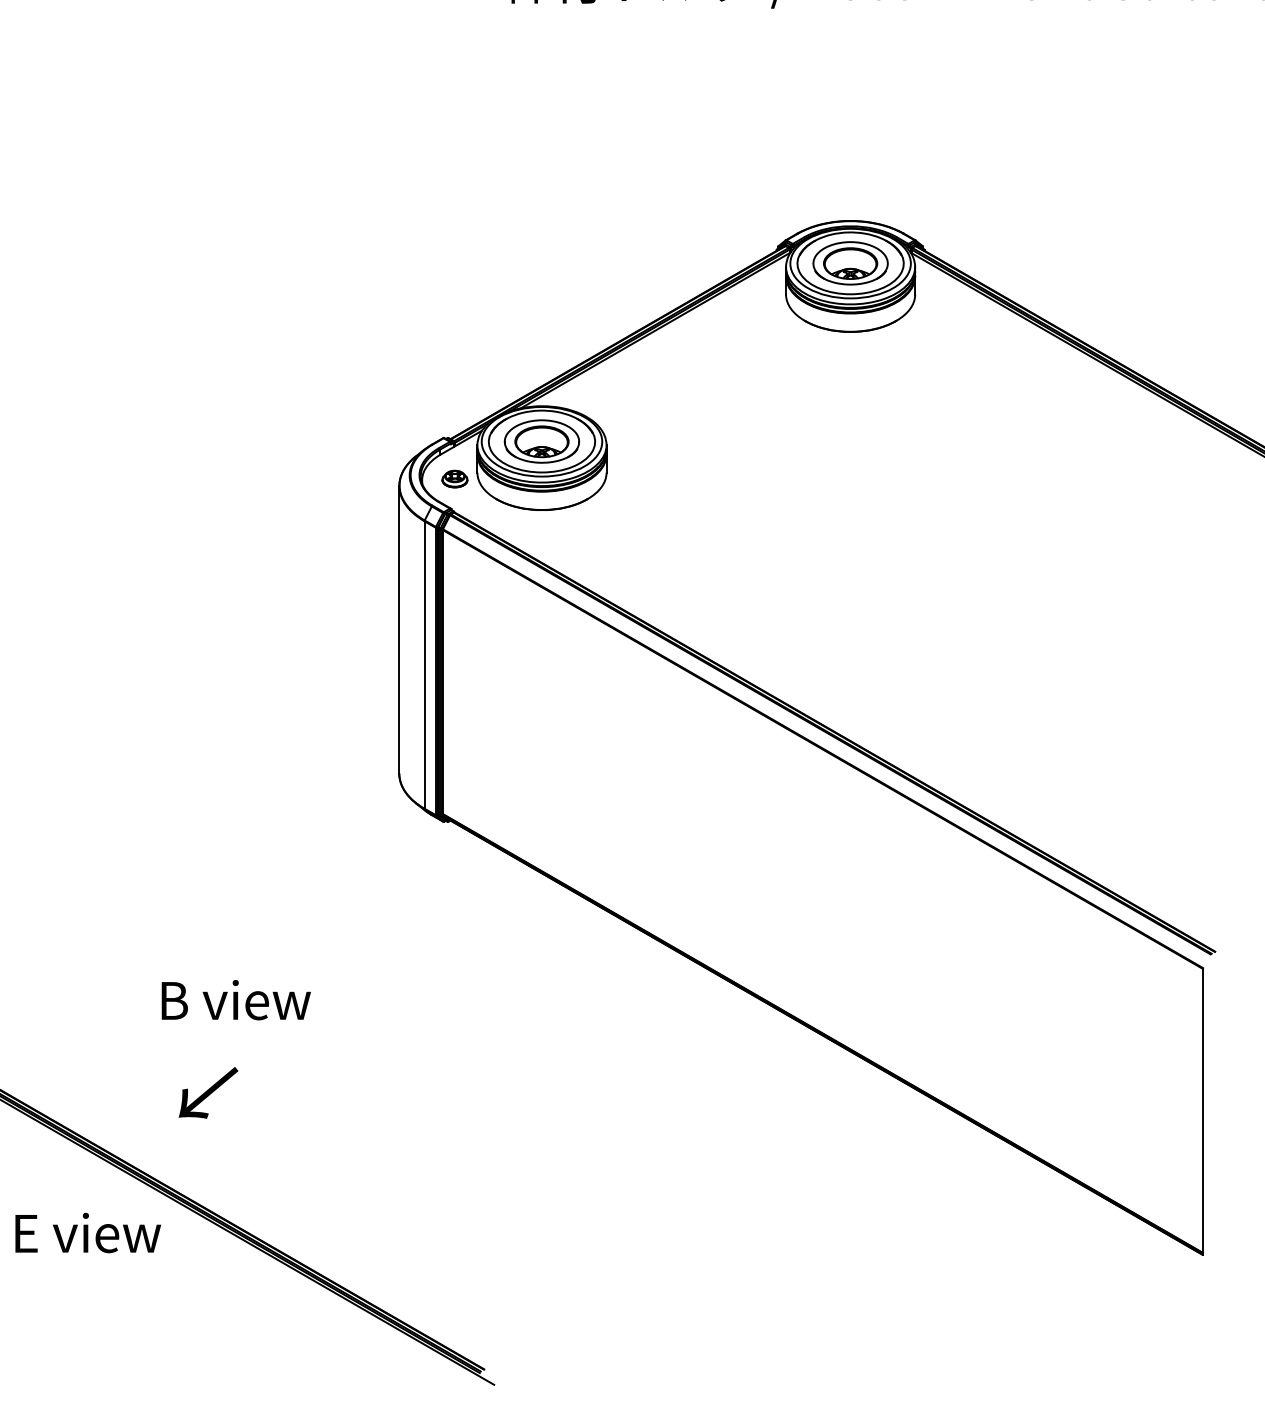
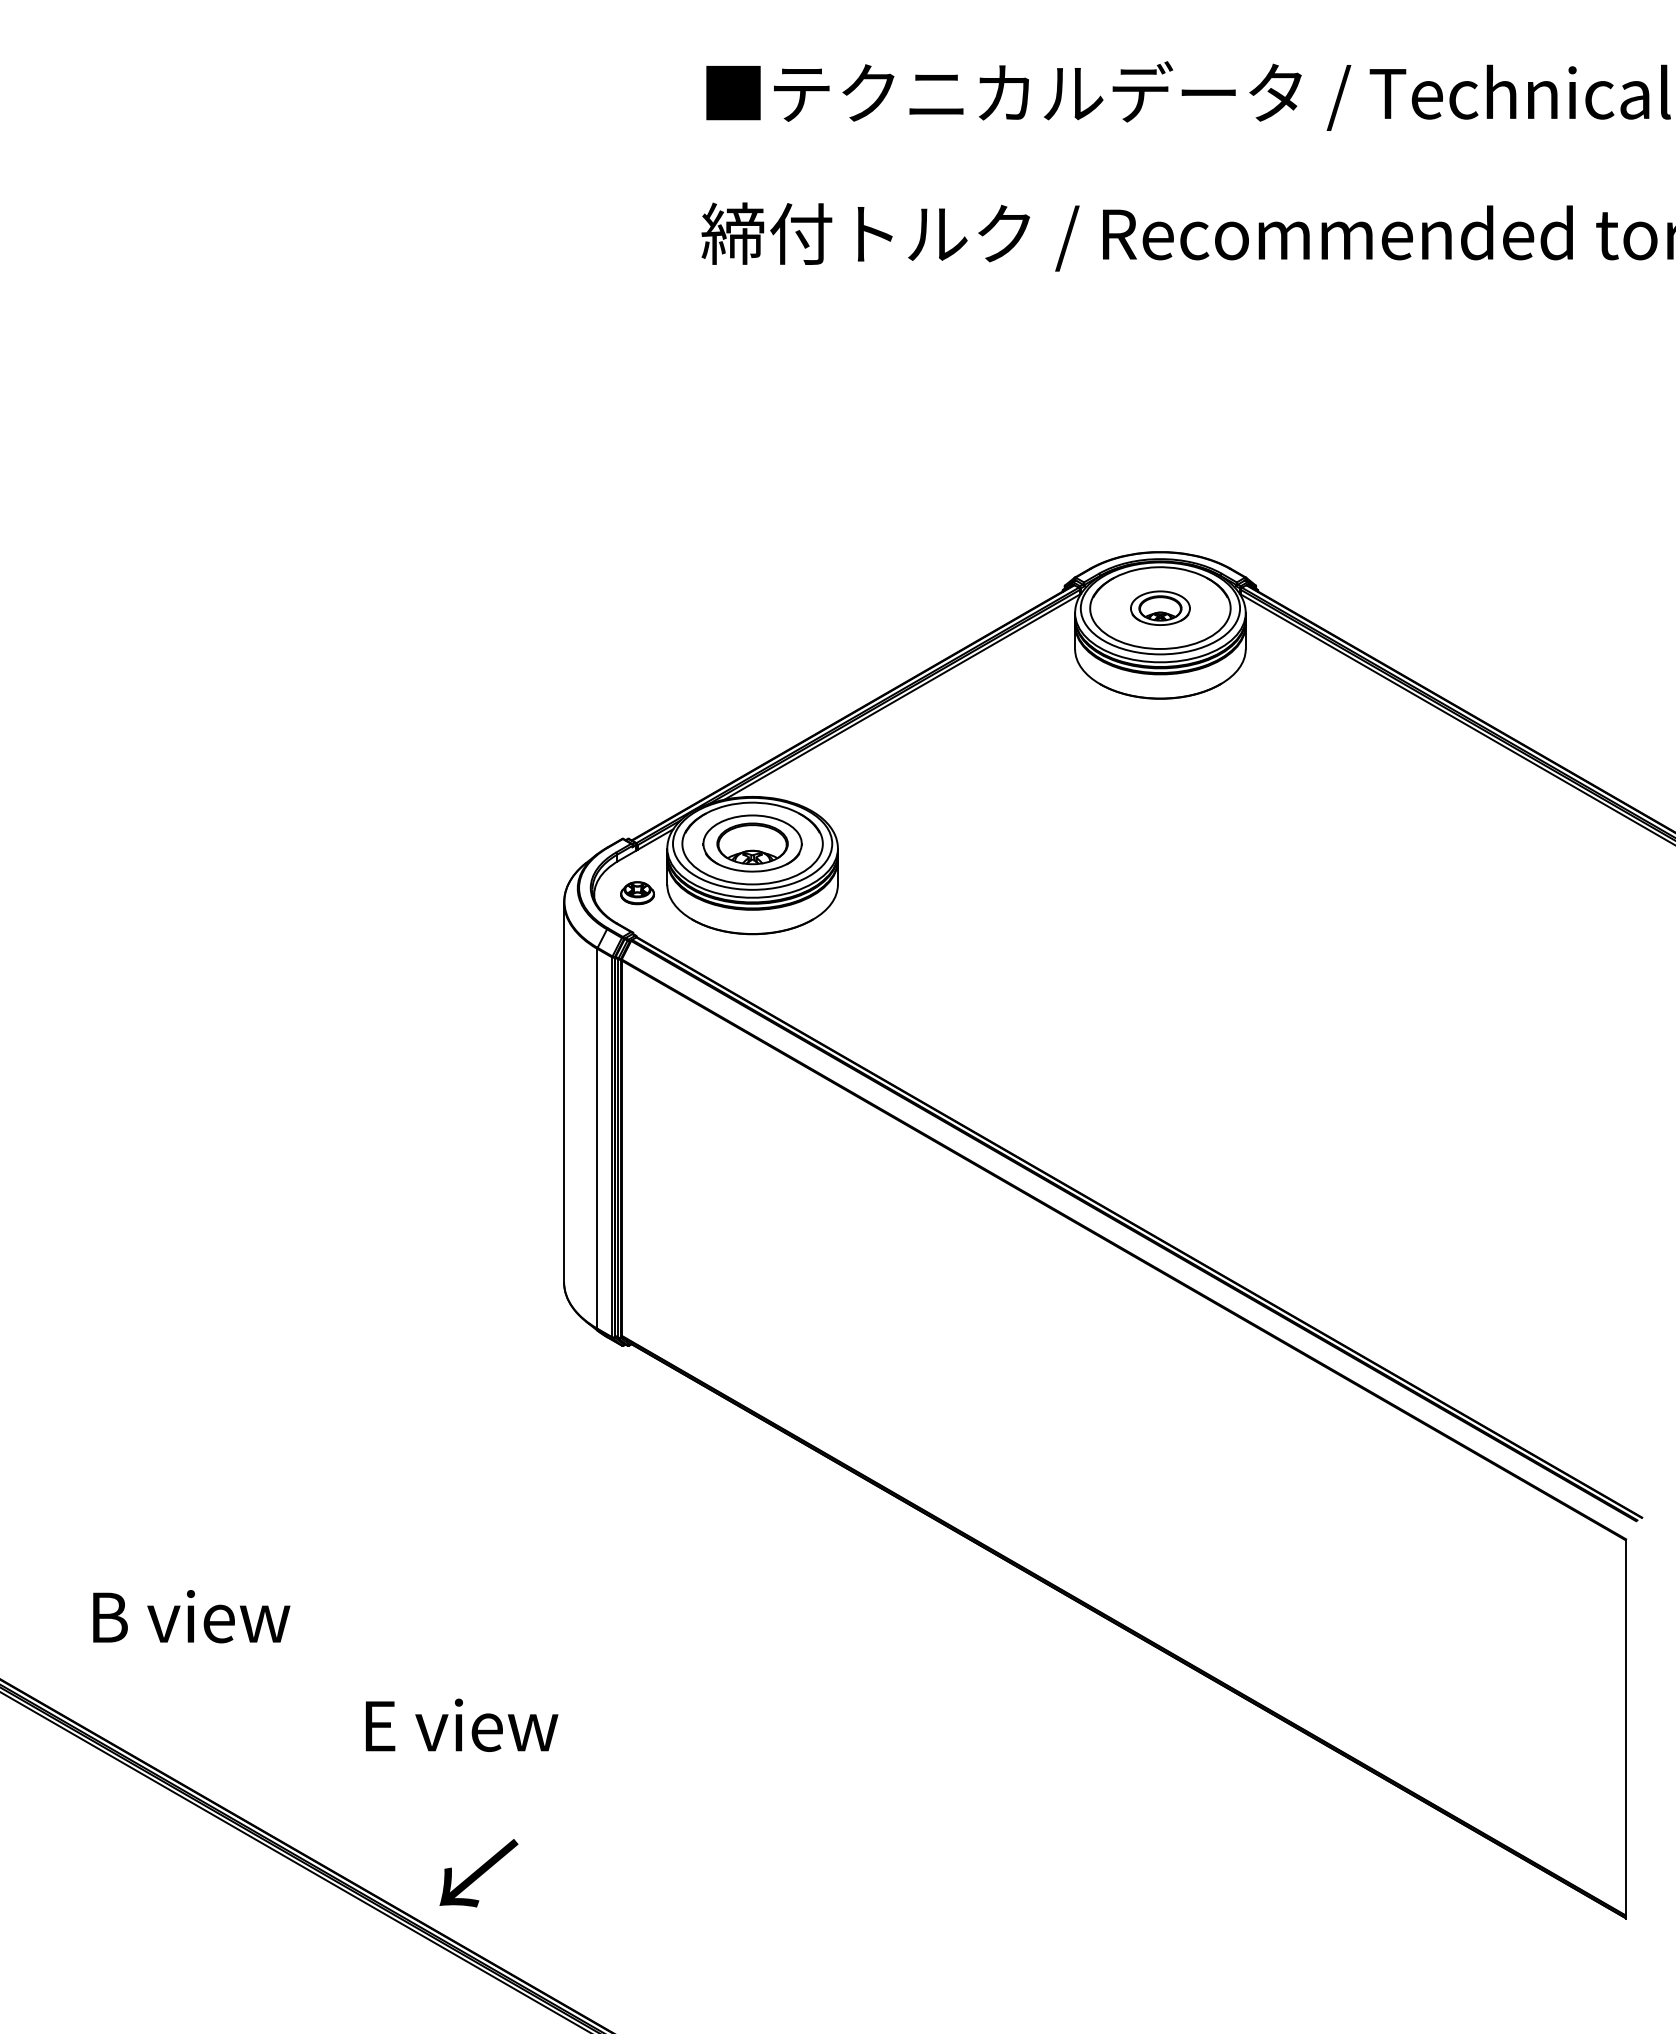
part: (850, 263) -> (1160, 608), size x0.6
text: (236, 1000) -> (191, 1616), moved
text: (208, 1093) -> (478, 1873), moved
text: (87, 1232) -> (461, 1724), moved

